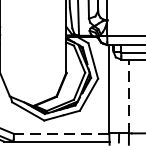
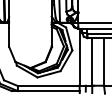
line: (129, 95) -> (92, 61), dashed -> solid
line: (61, 134) -> (48, 86), dashed -> solid

